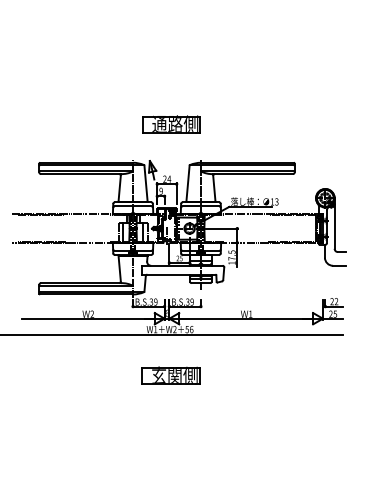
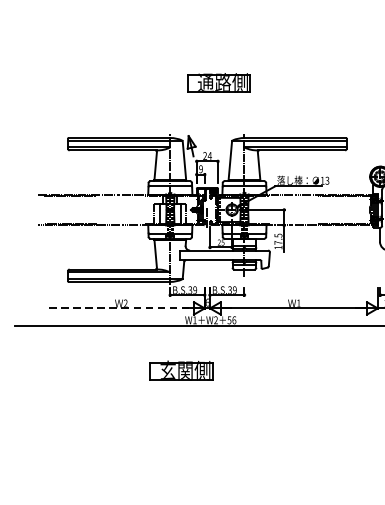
part: (171, 124) -> (218, 83), moved
line: (88, 318) -> (121, 308), solid -> dashed
part: (170, 375) -> (180, 370), moved

